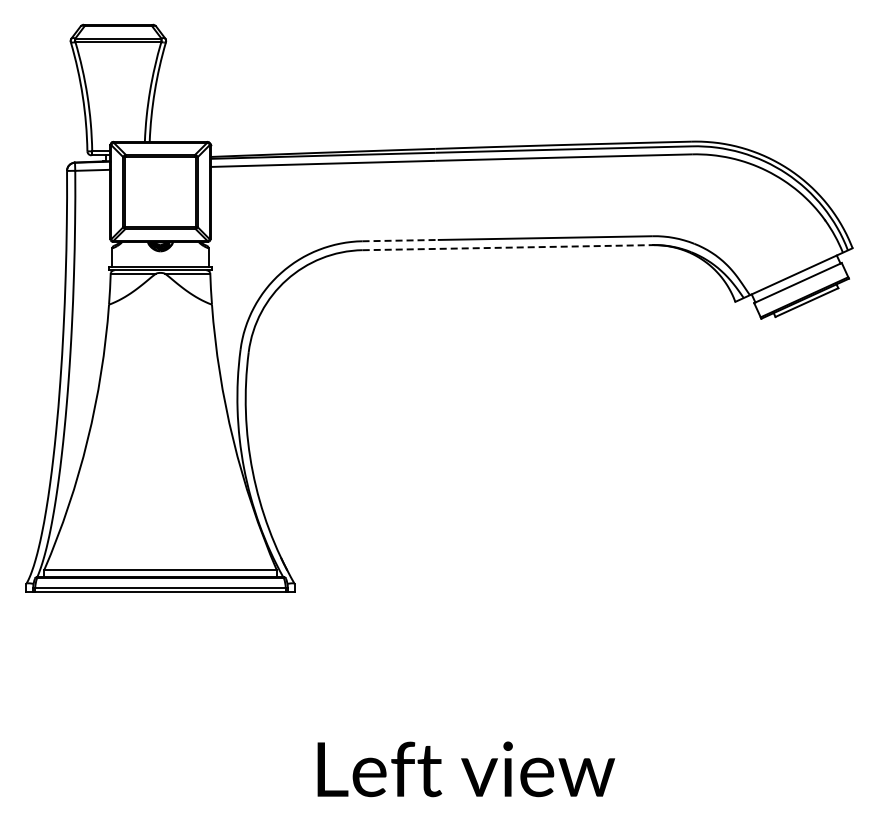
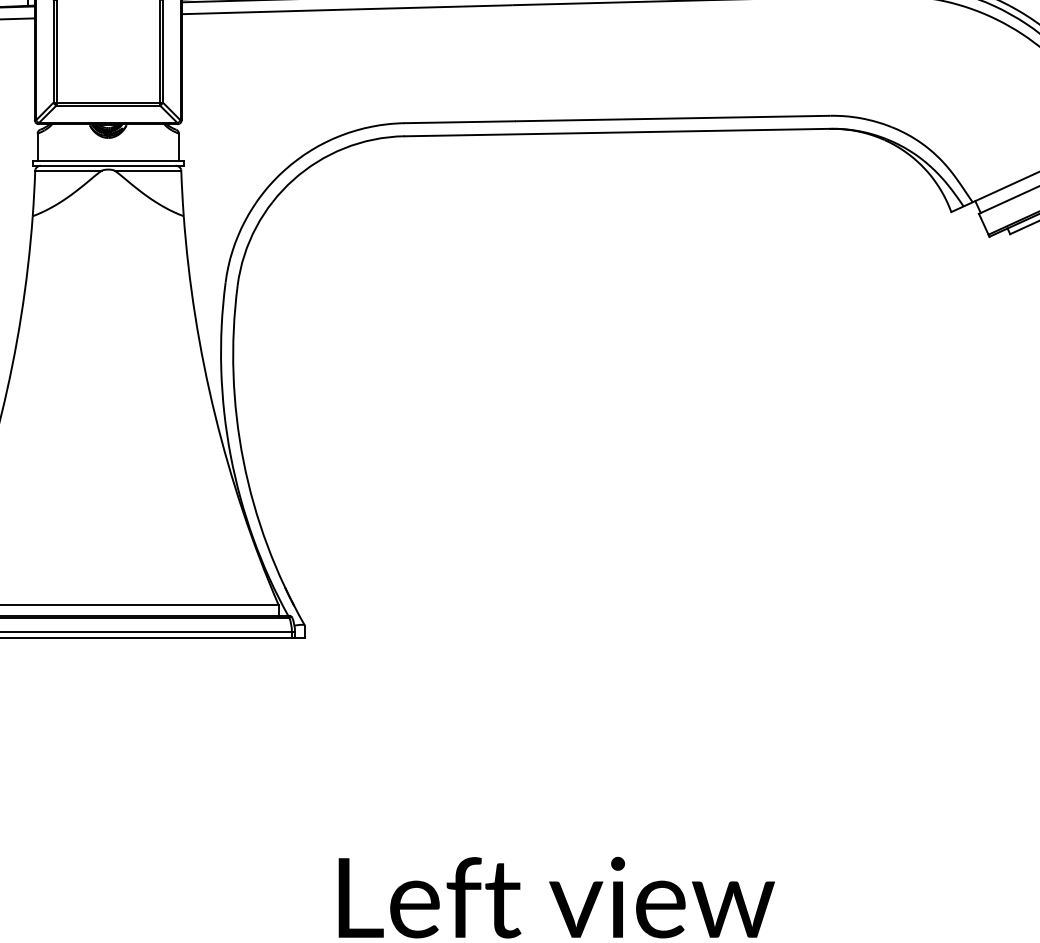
line: (400, 240) -> (460, 122), dashed -> solid
line: (508, 247) -> (618, 132), dashed -> solid

